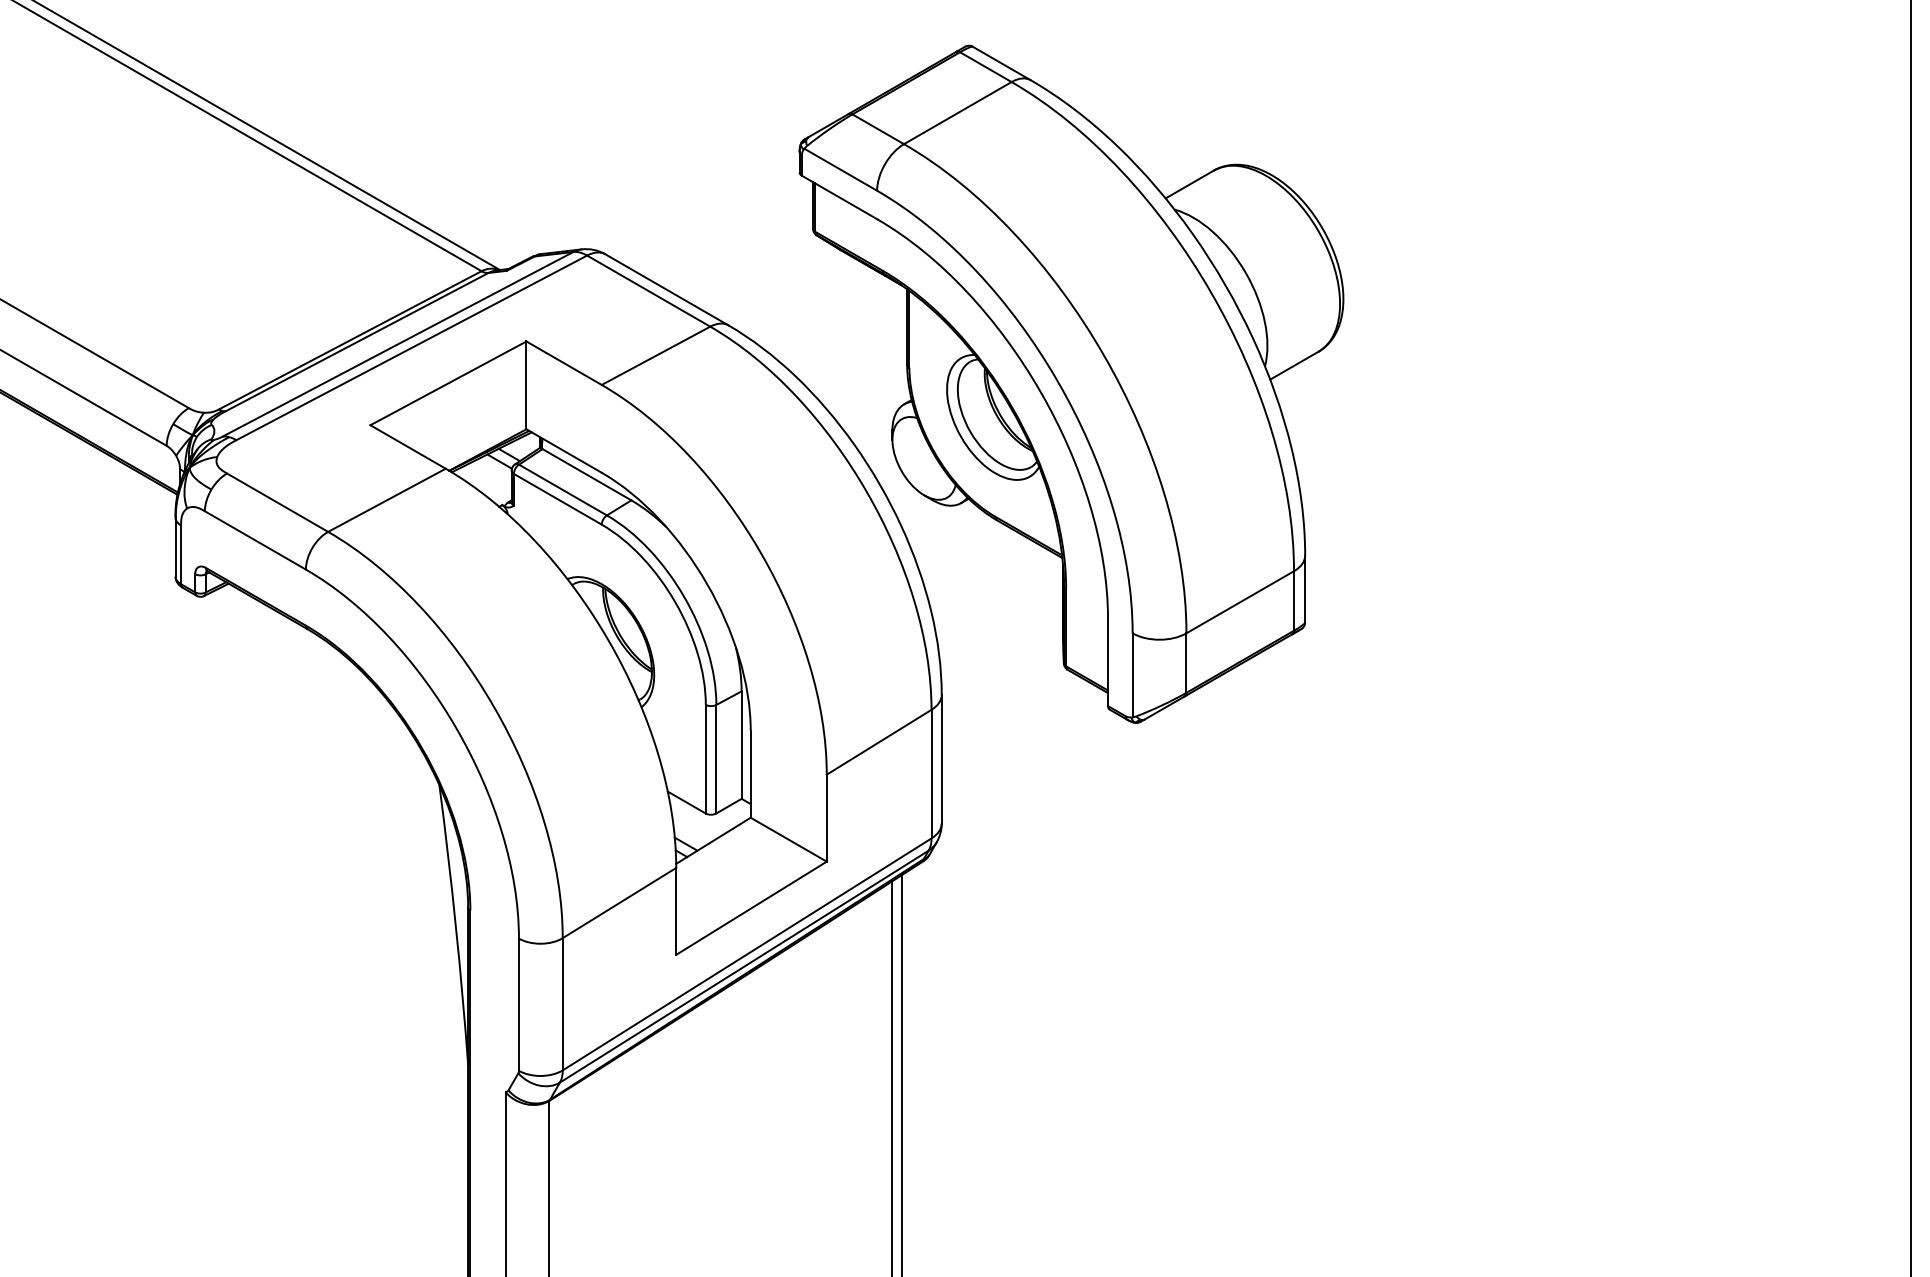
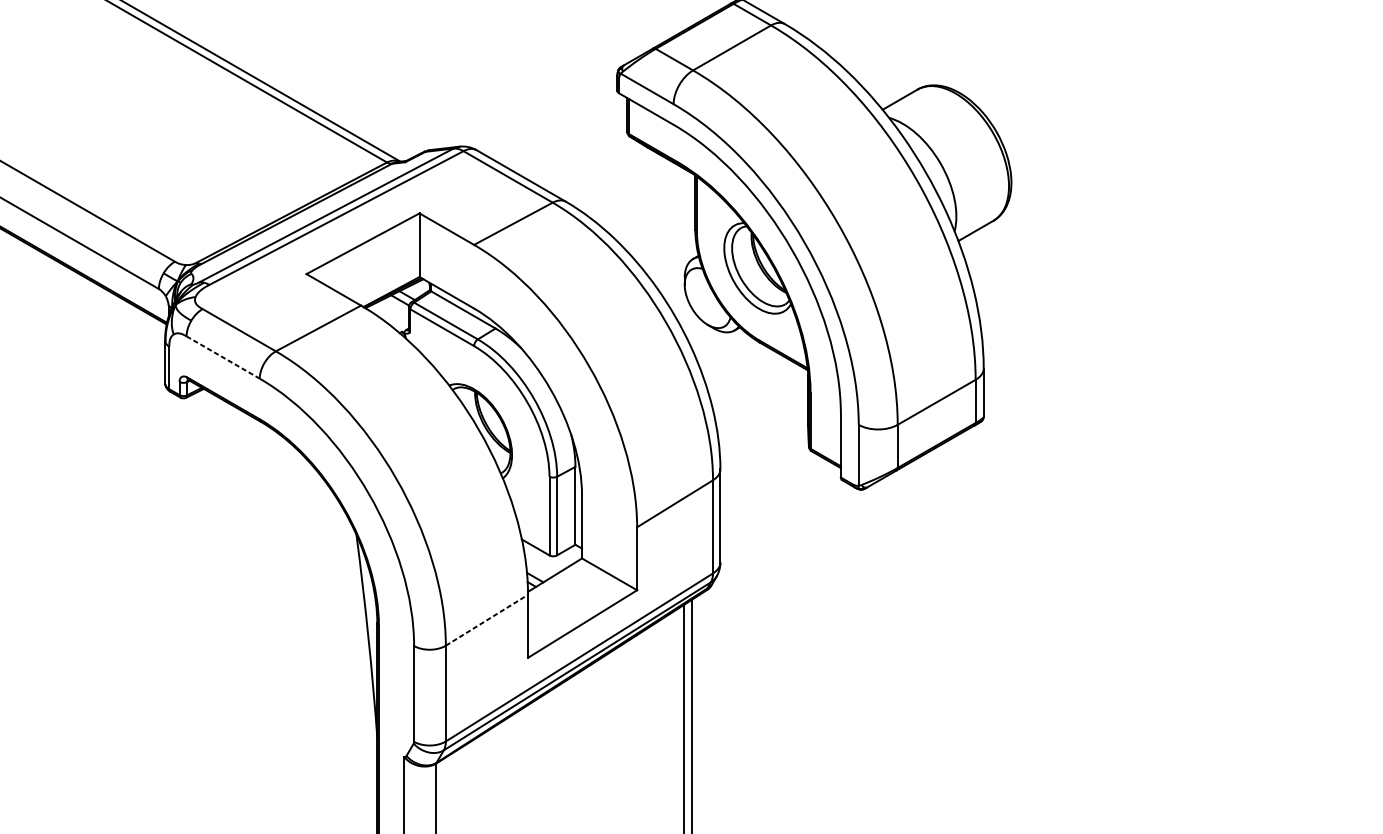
line: (255, 540) -> (223, 357), solid -> dashed
line: (619, 903) -> (486, 620), solid -> dashed

